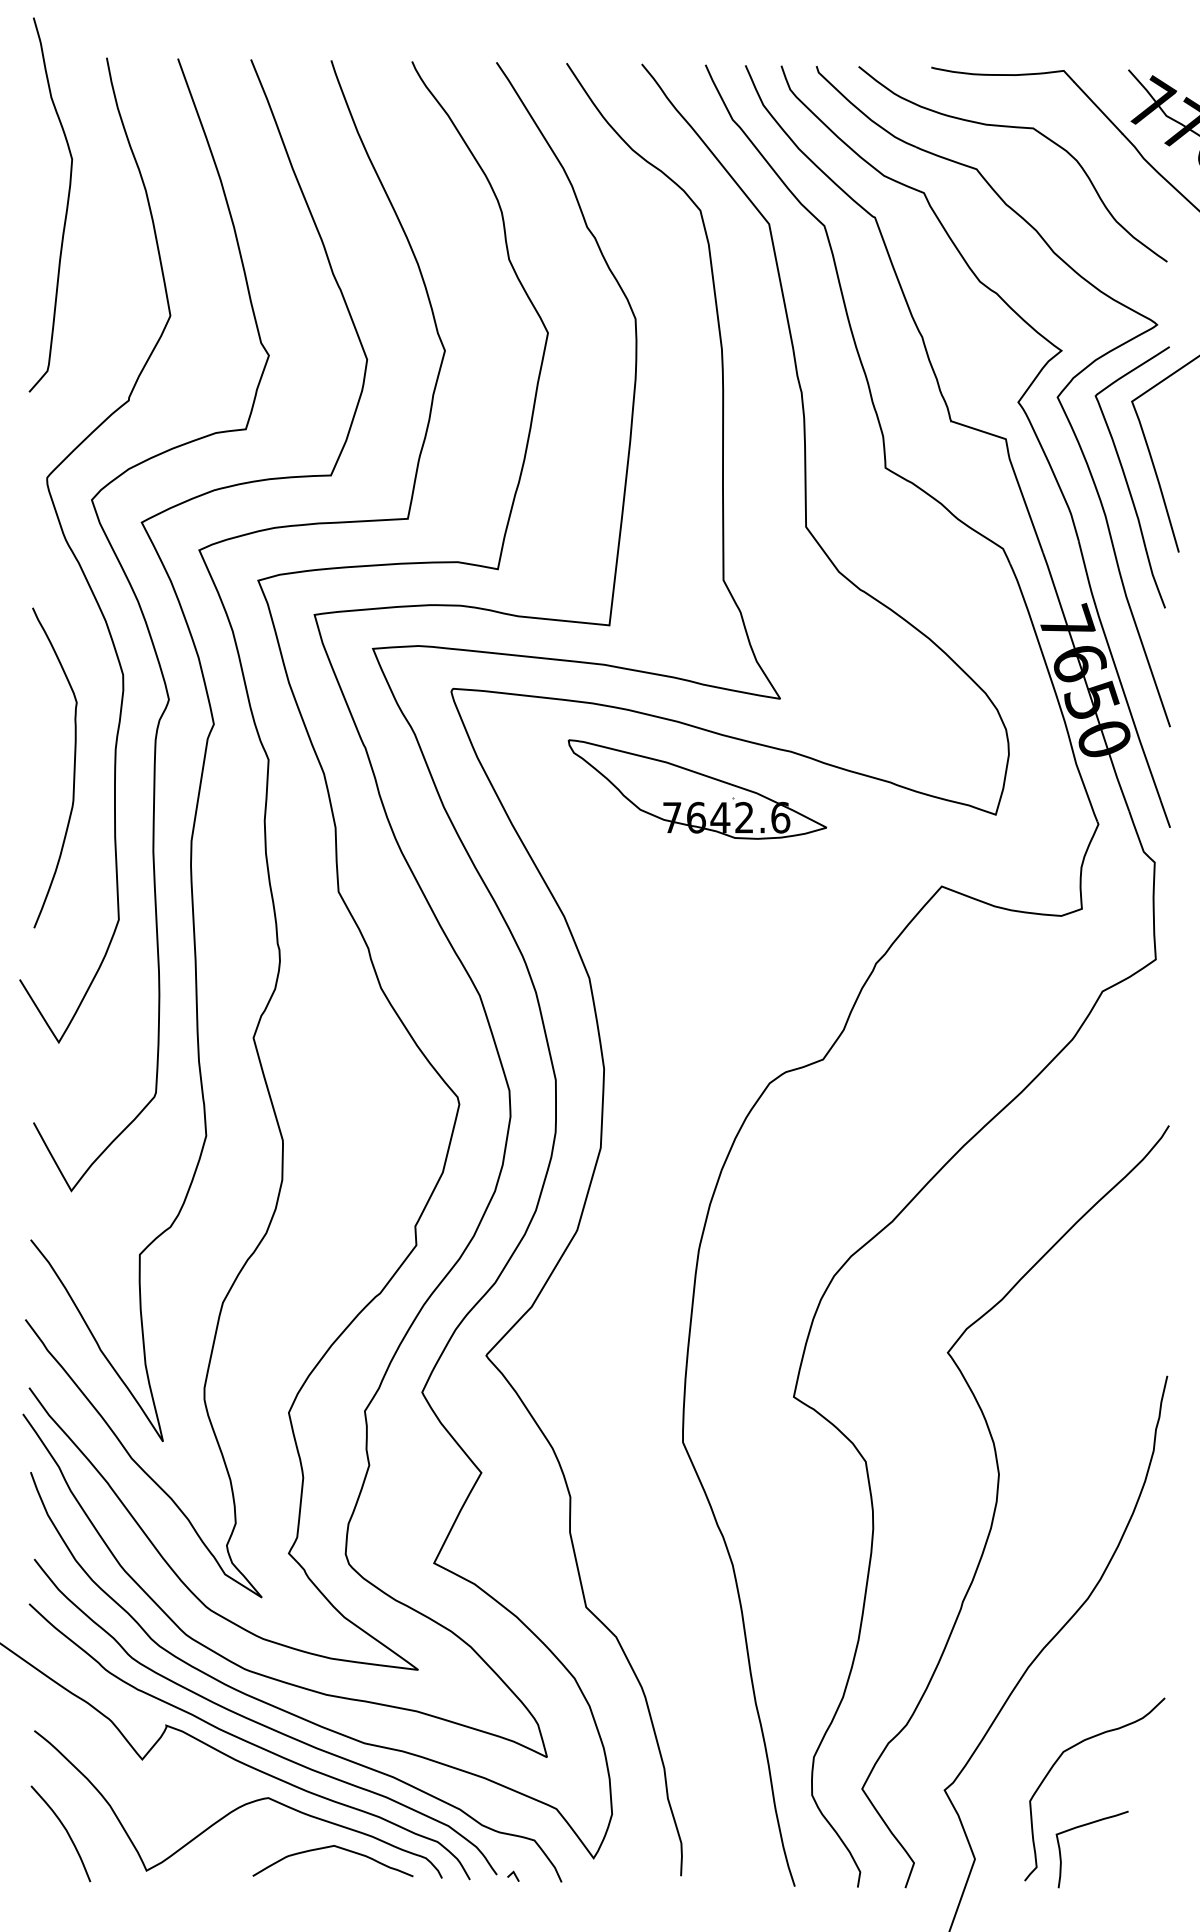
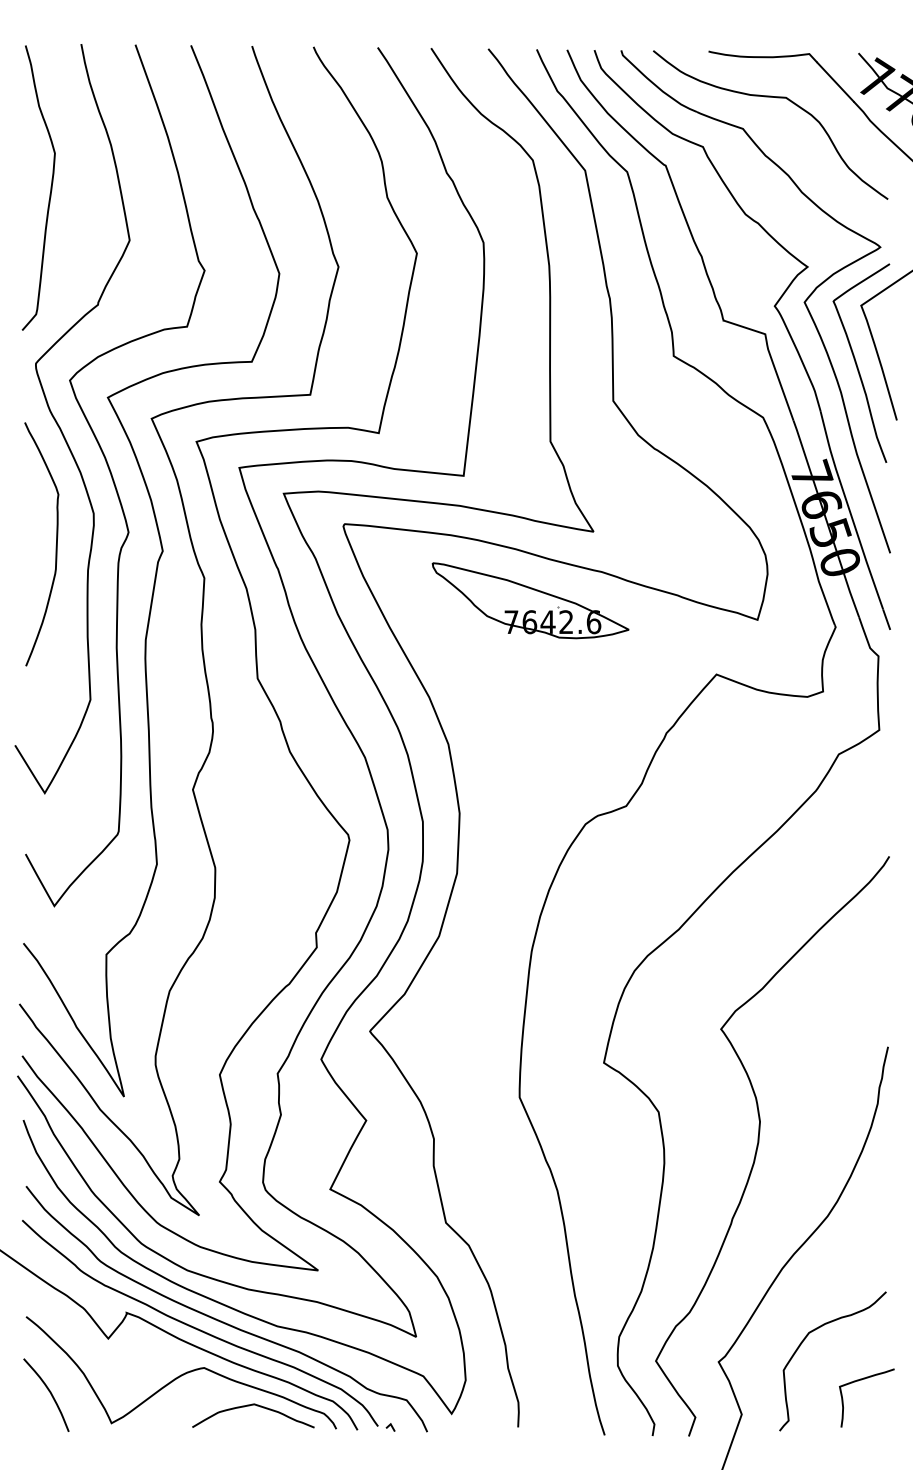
curve: (66, 204) -> (50, 187), moved
curve: (72, 769) -> (55, 545), moved
curve: (1085, 1826) -> (861, 1380), moved

